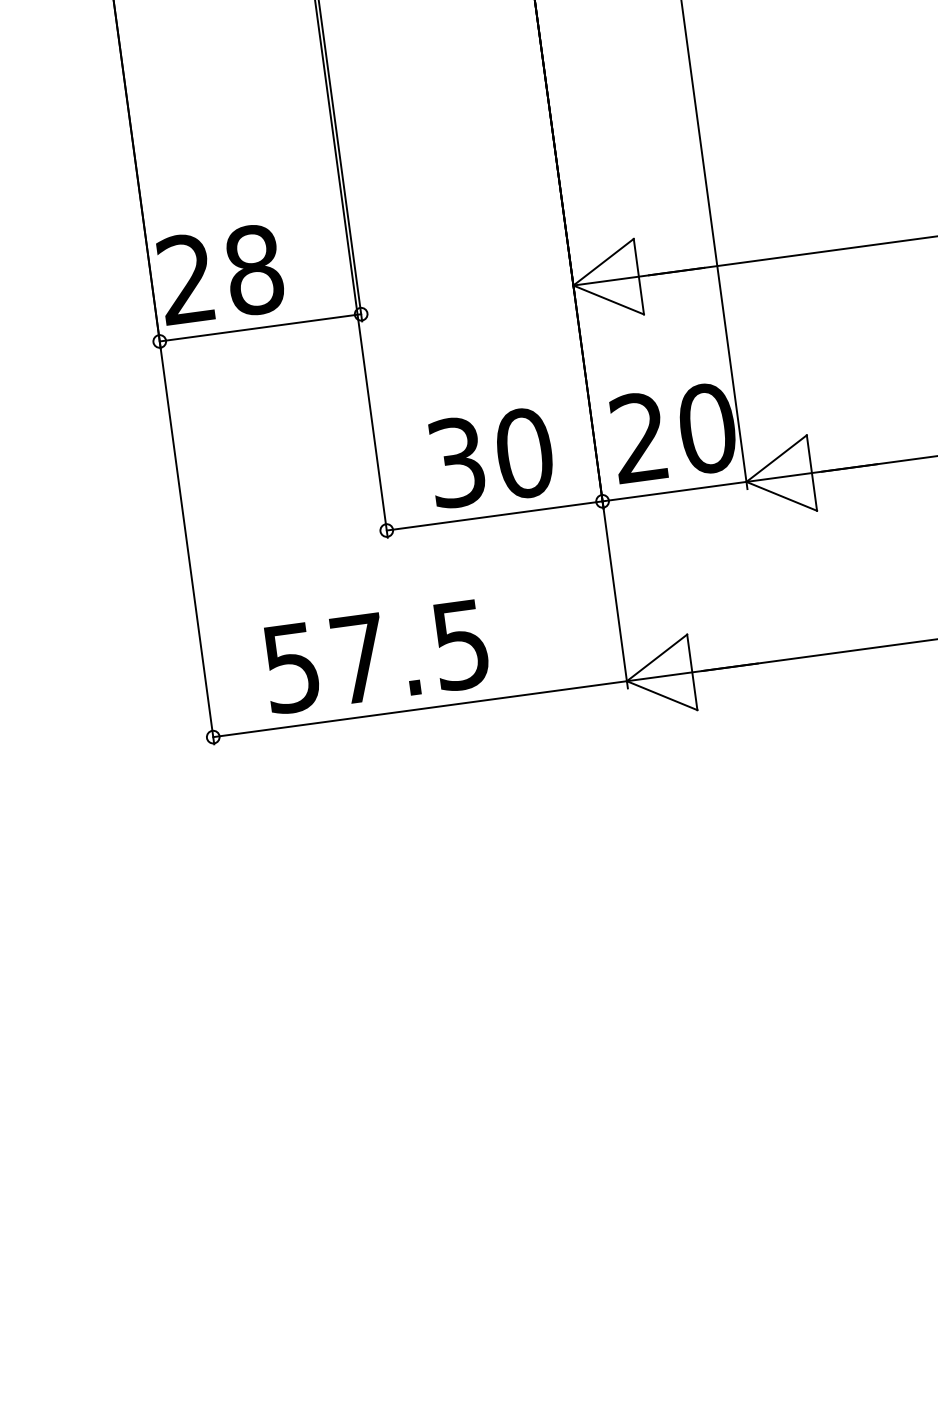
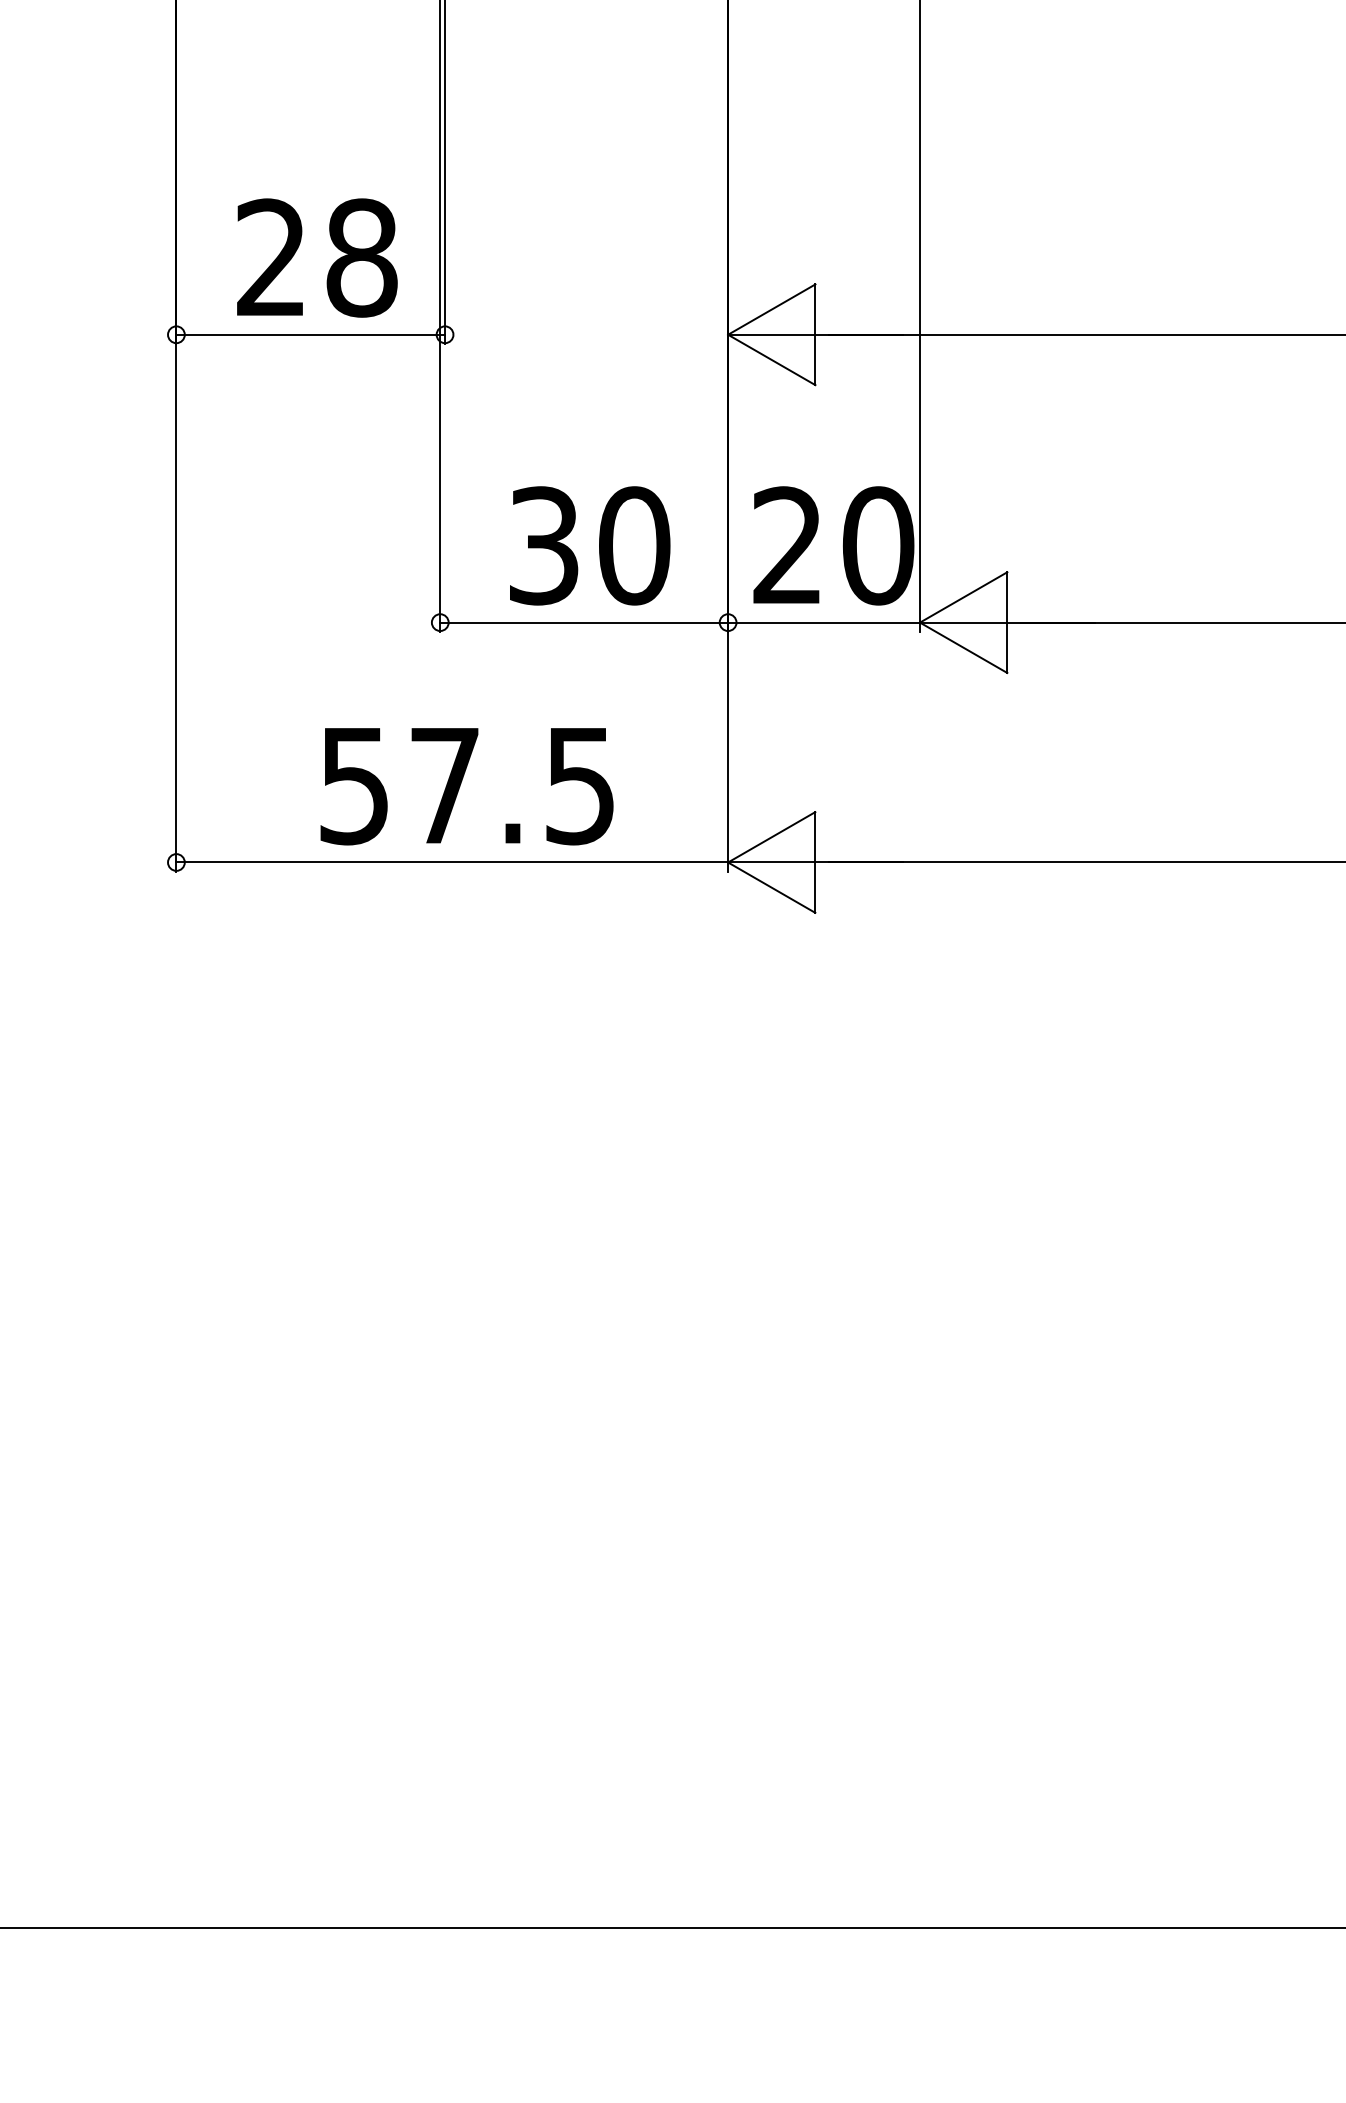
text: (220, 274) -> (317, 257), moved
text: (375, 657) -> (466, 786), moved

